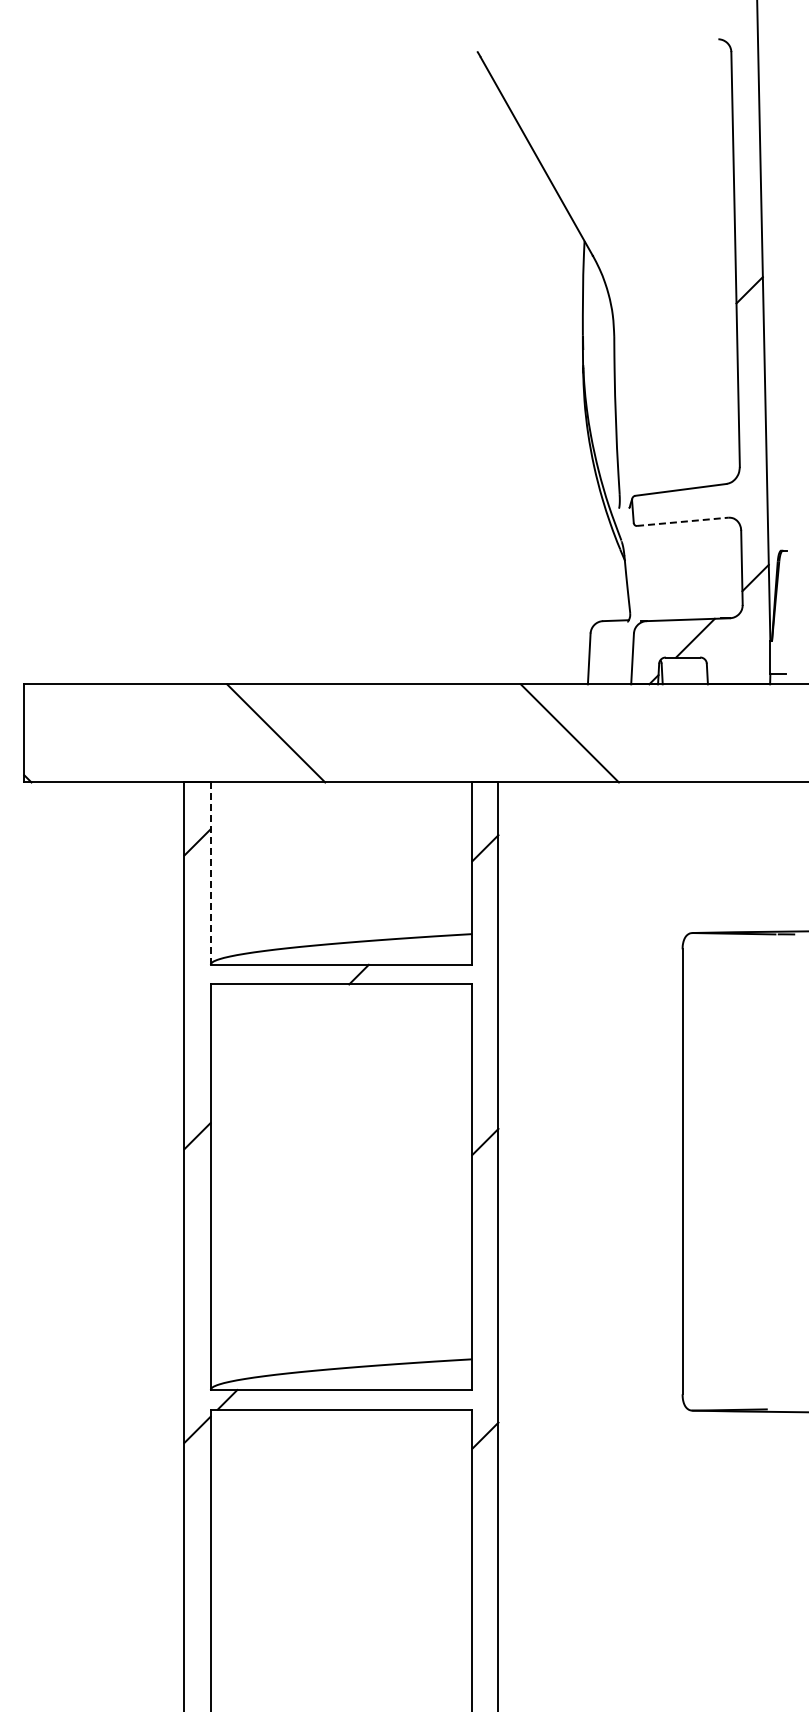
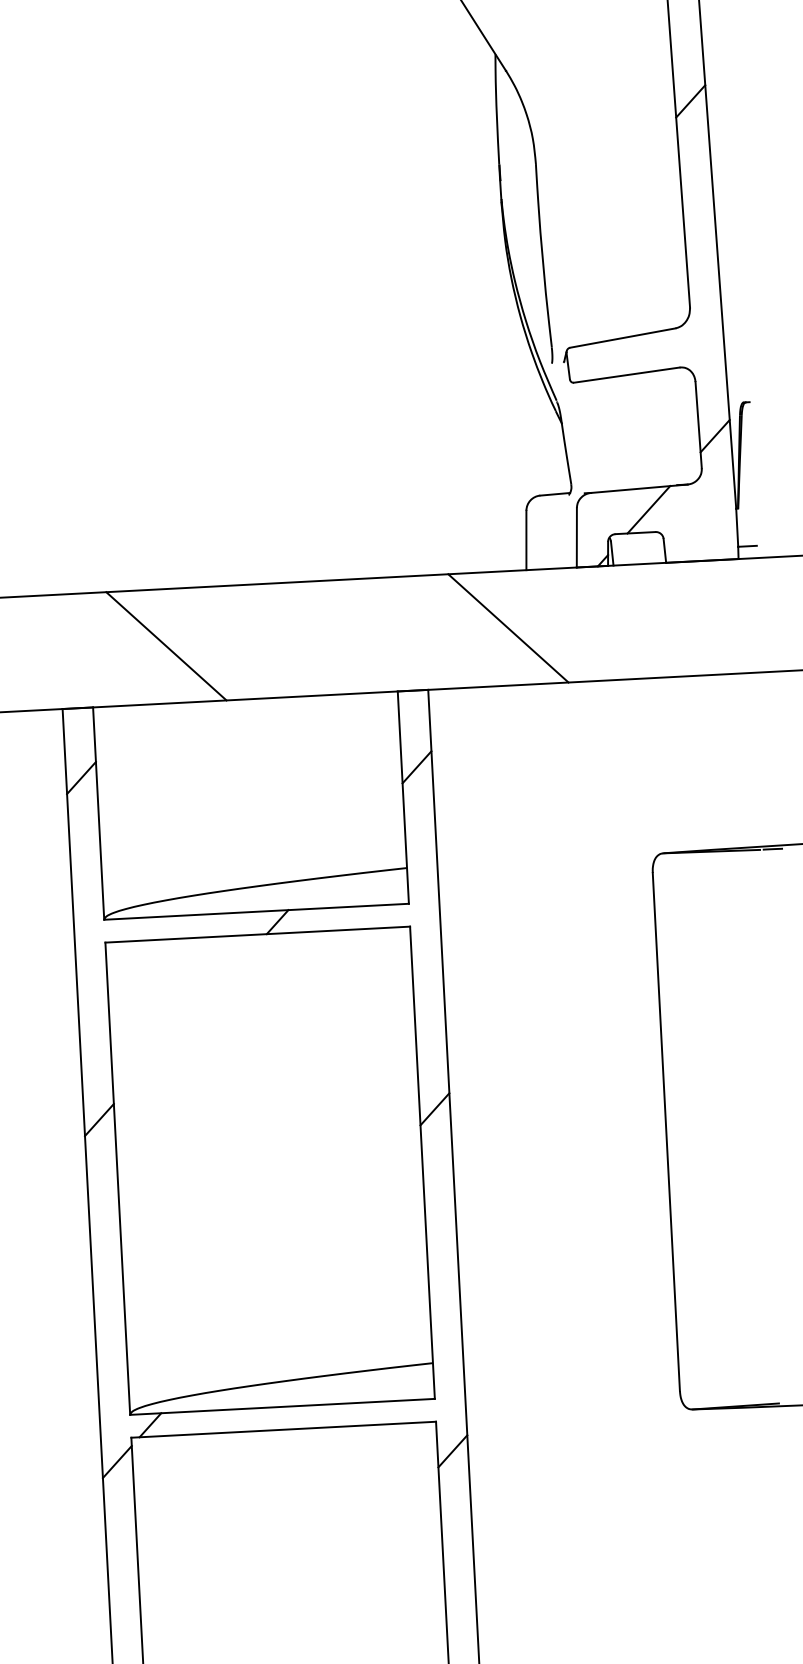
line: (682, 521) -> (626, 374), dashed -> solid
line: (210, 874) -> (98, 814), dashed -> solid

